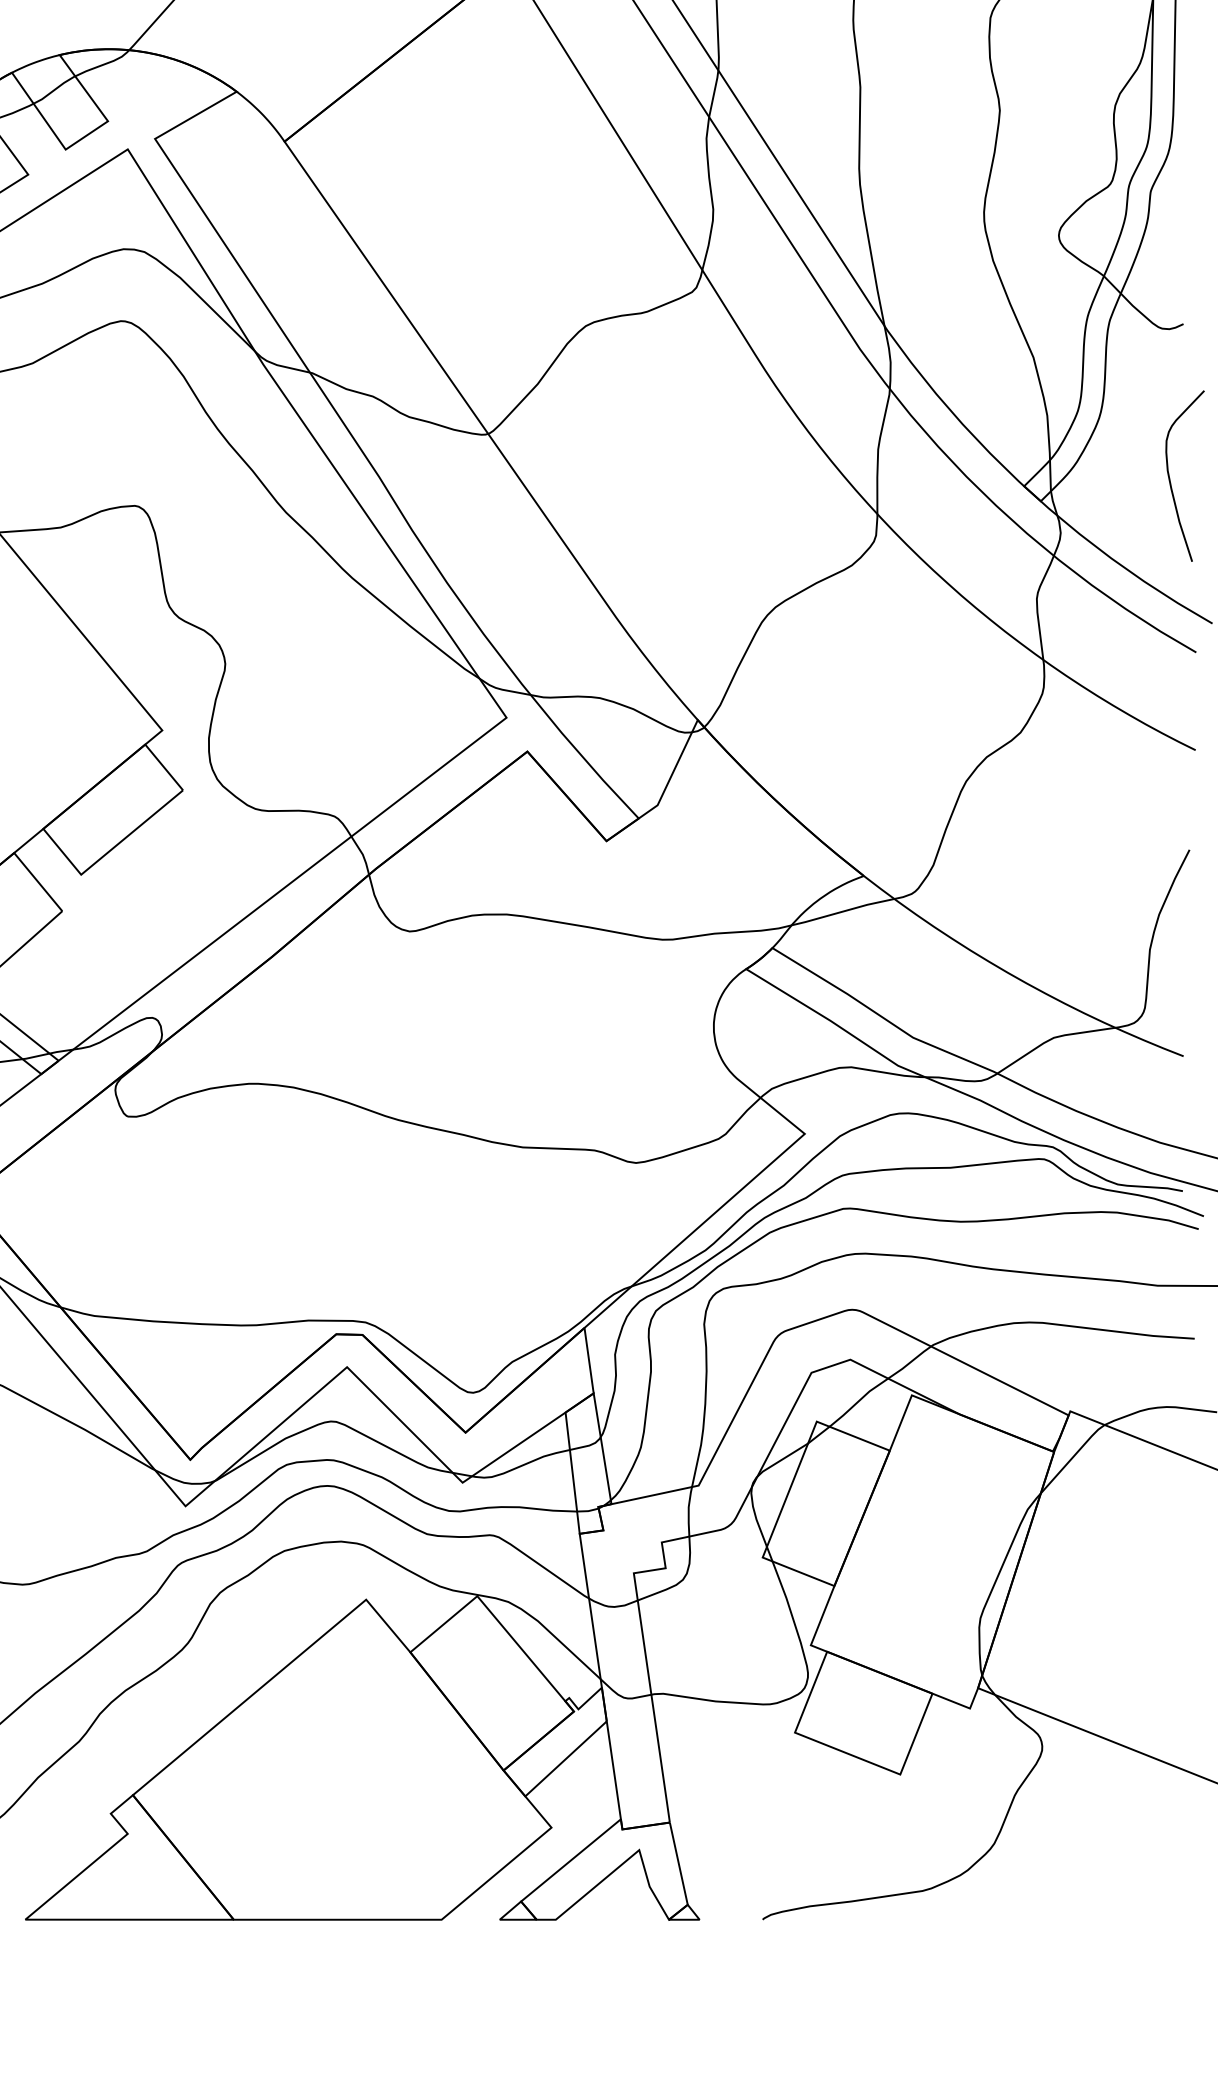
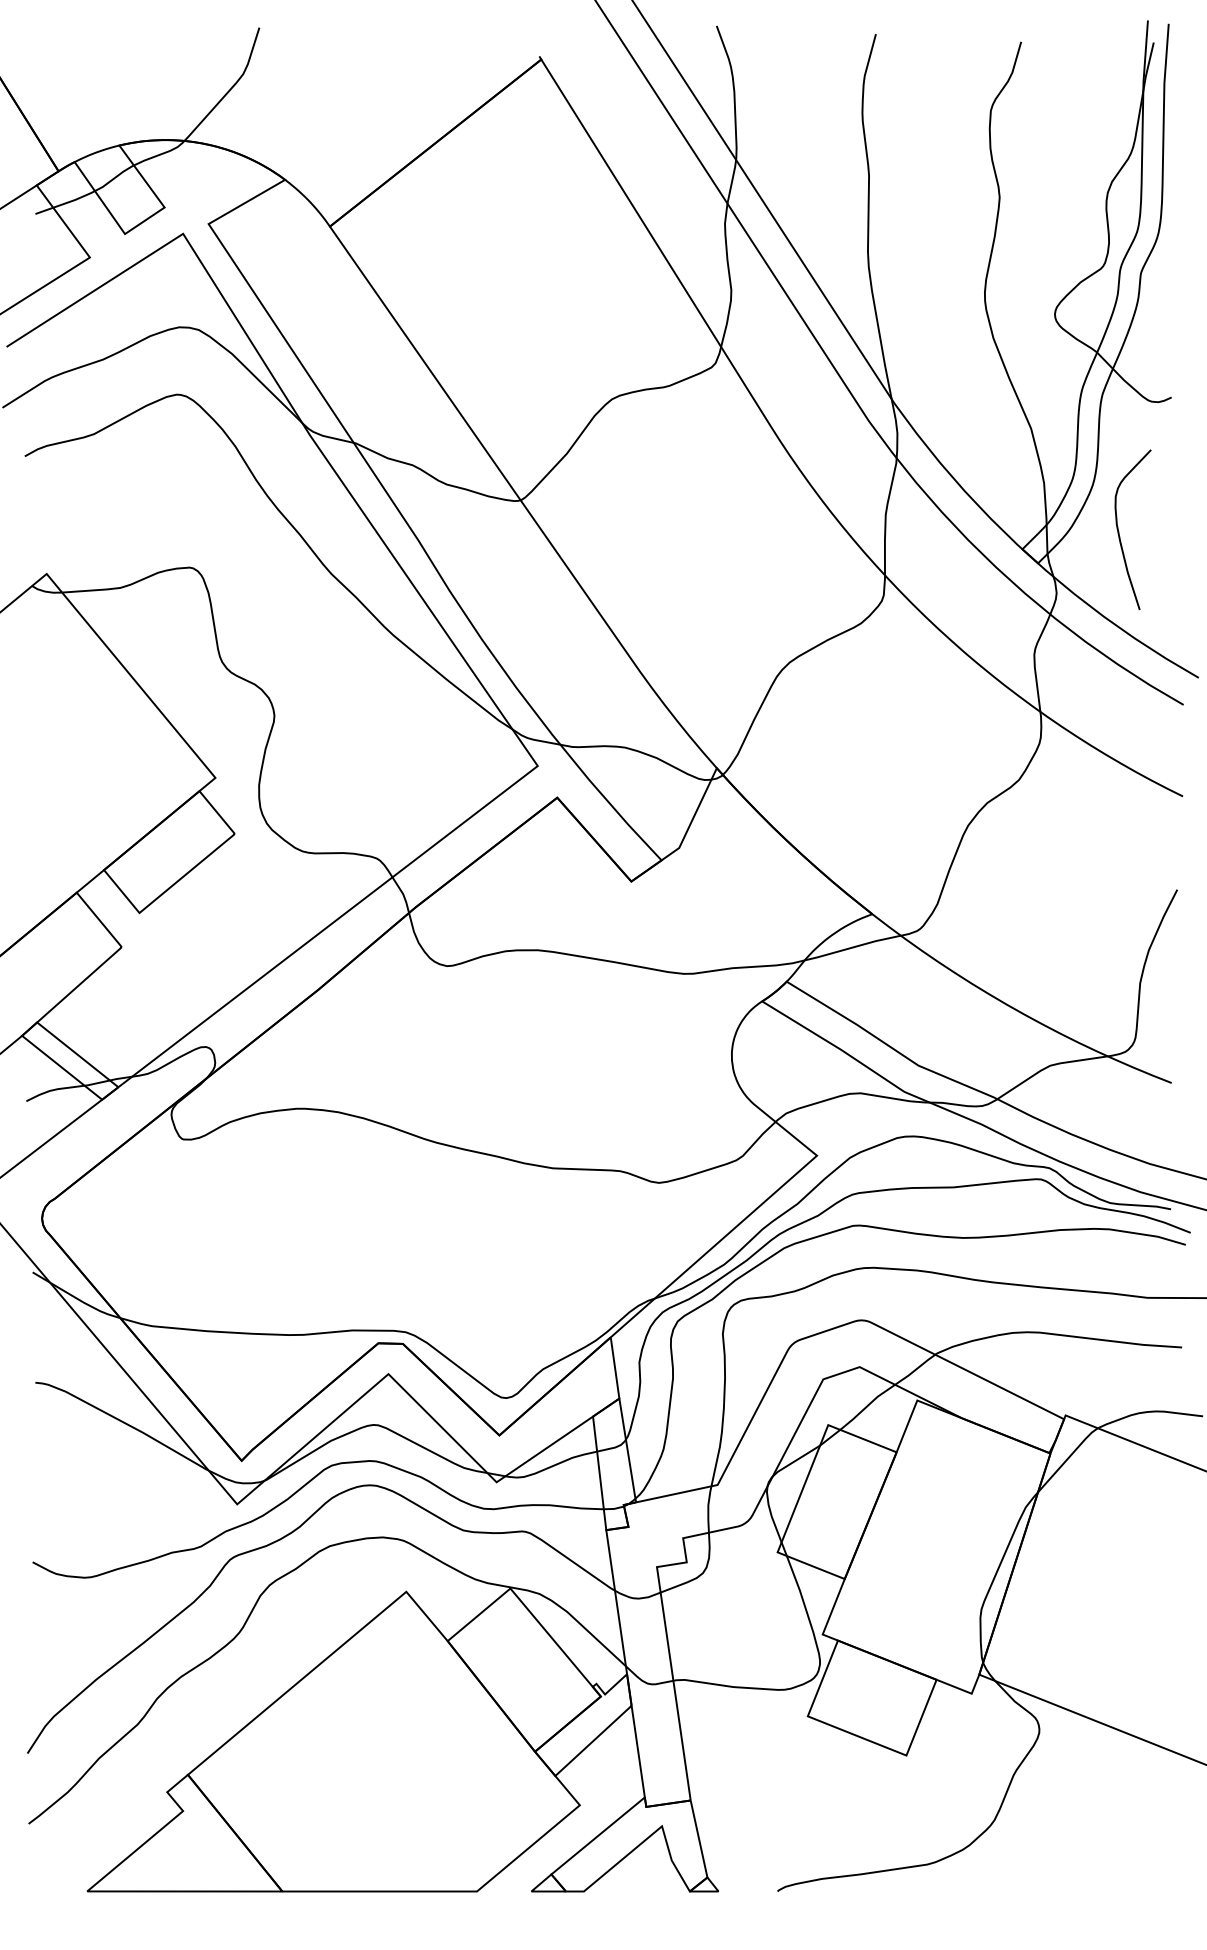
curve: (1170, 477) -> (1119, 531), moved

